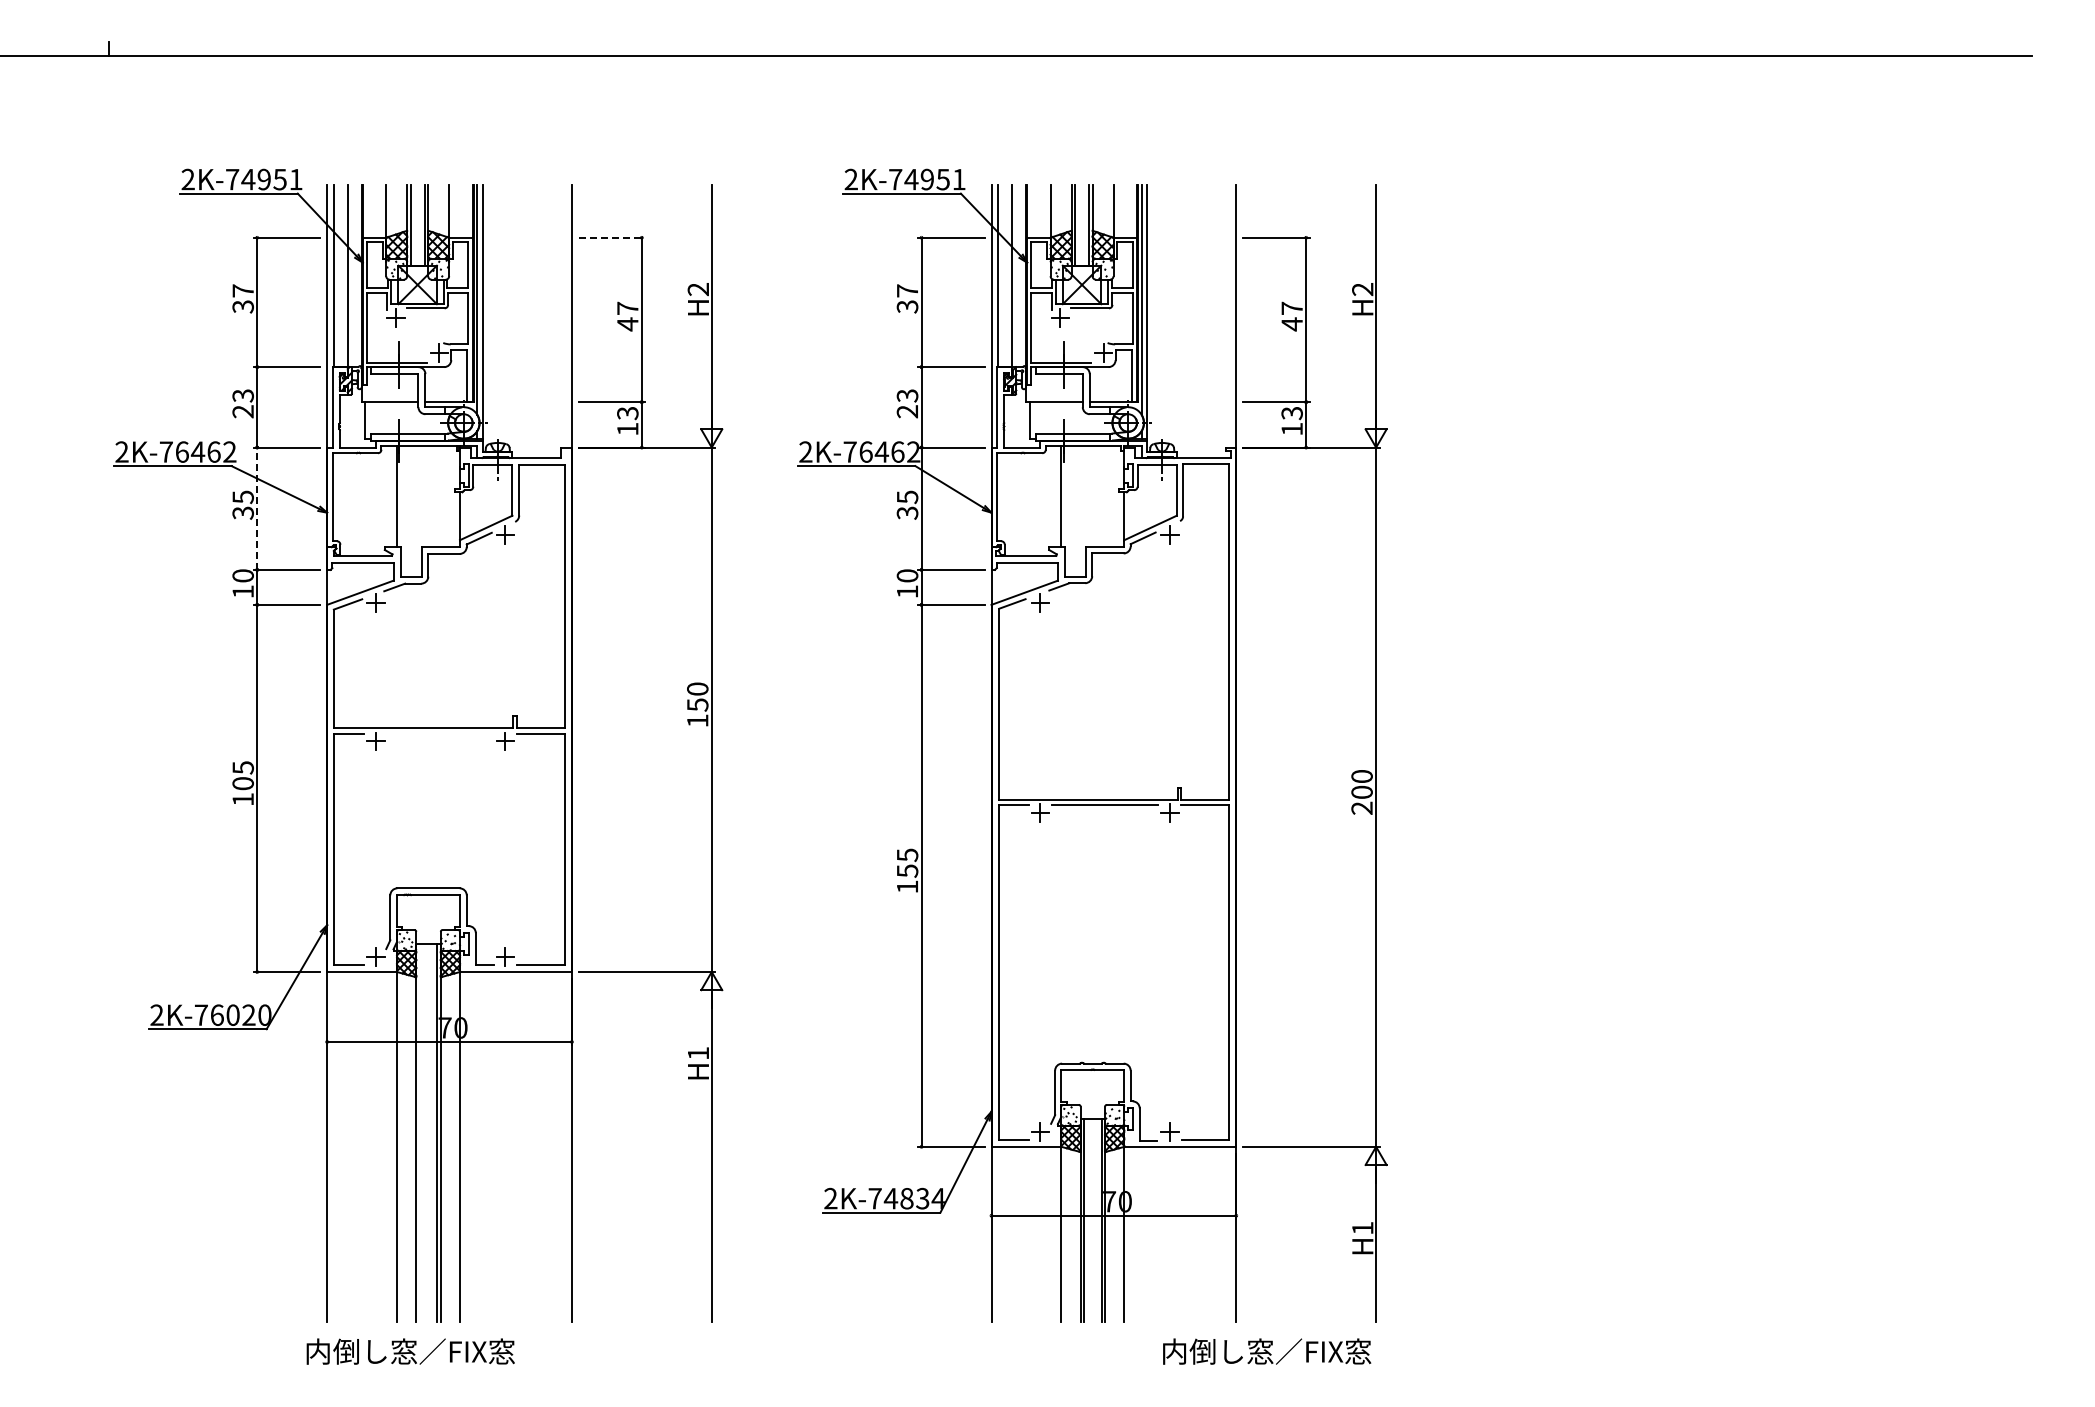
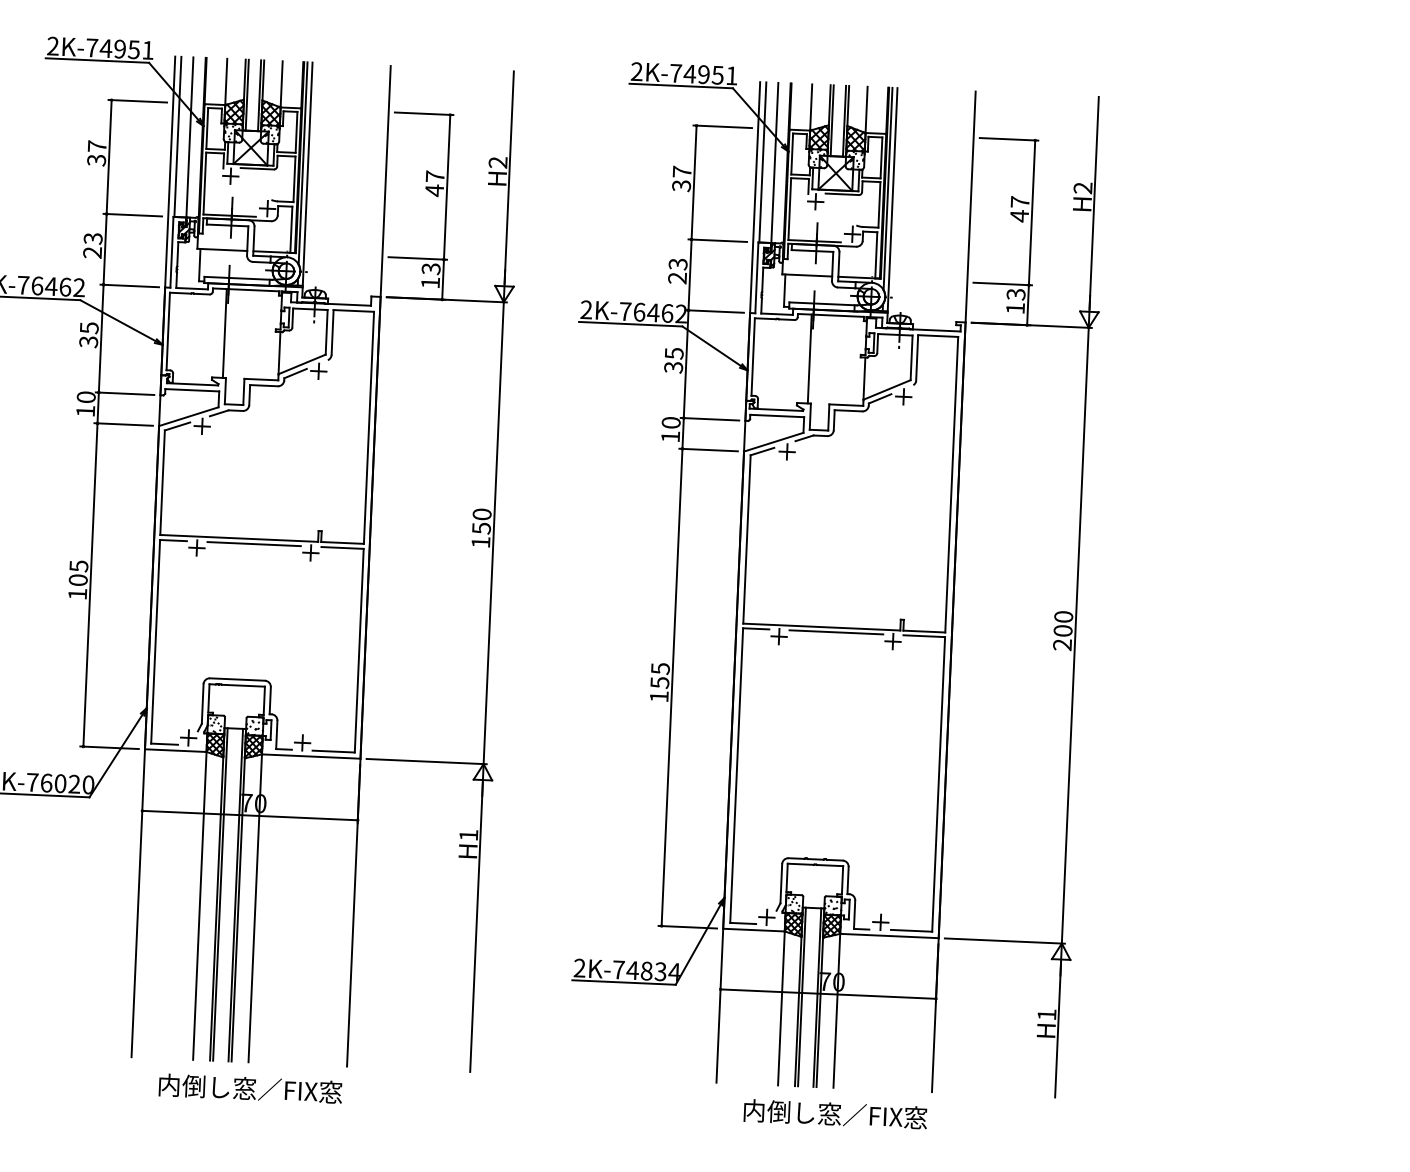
line: (612, 237) -> (424, 113), dashed -> solid
line: (257, 508) -> (101, 338), dashed -> solid
line: (440, 734) -> (253, 544), added
line: (419, 1132) -> (220, 894), added
text: (410, 1351) -> (250, 1088), moved
text: (1267, 1351) -> (835, 1114), moved

